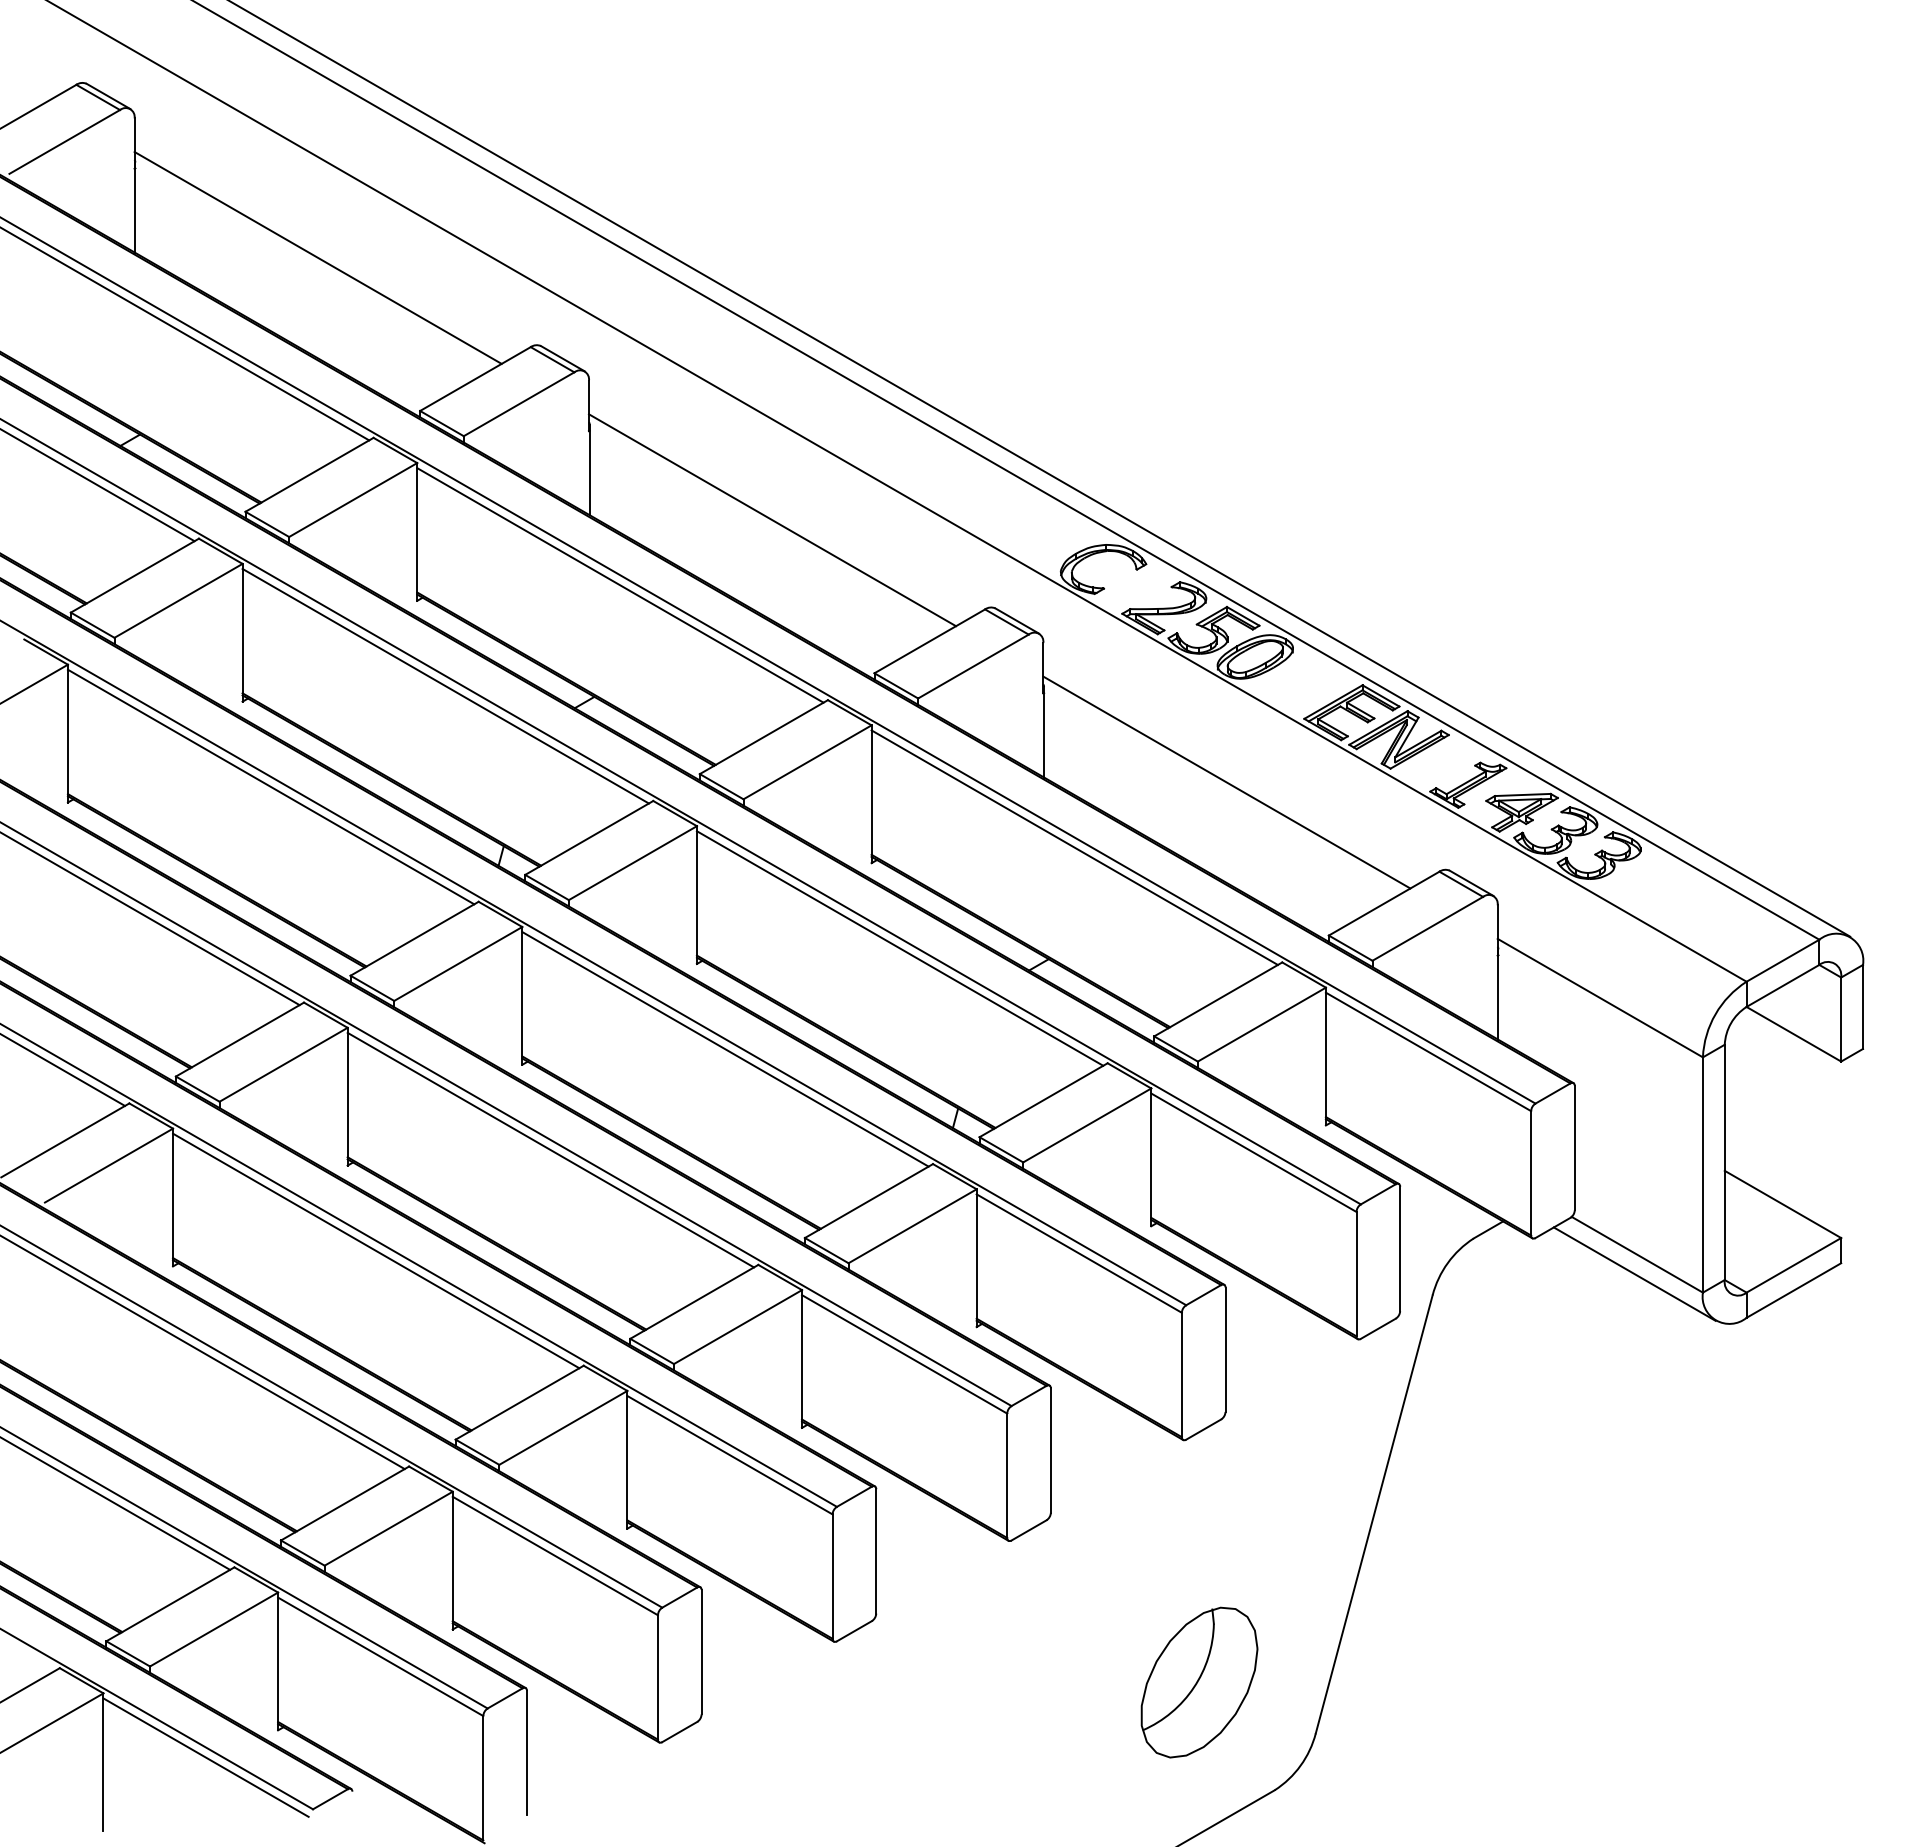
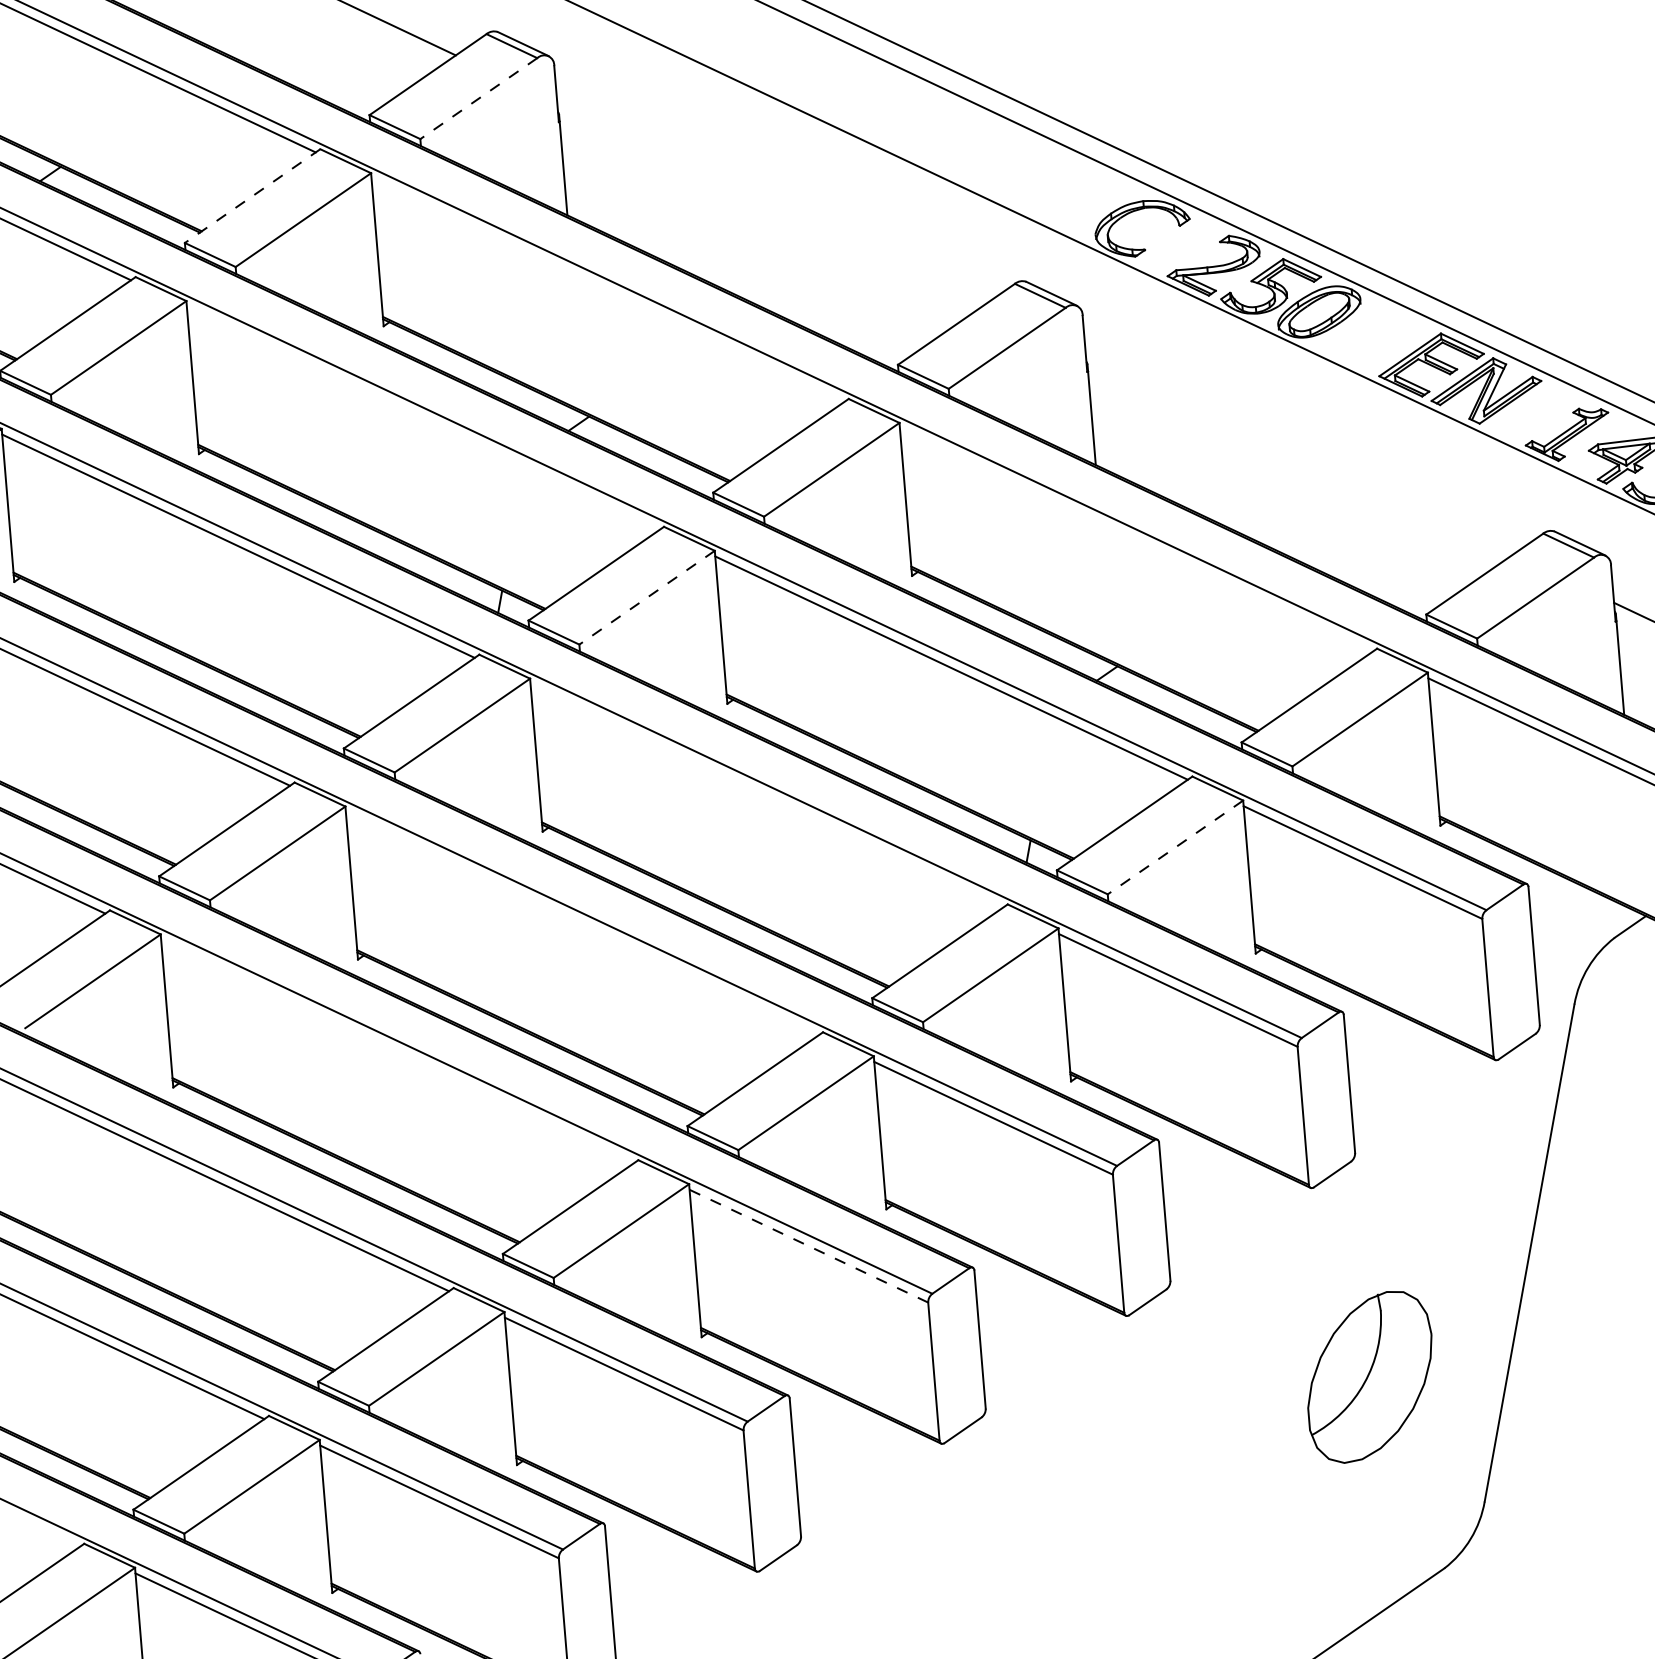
line: (519, 404) -> (479, 98), solid -> dashed
line: (309, 474) -> (252, 195), solid -> dashed
line: (772, 520) -> (770, 204), removed
line: (620, 585) -> (607, 290), removed
line: (445, 685) -> (422, 417), removed
line: (1226, 782) -> (1298, 453), removed
line: (1074, 847) -> (1135, 540), removed
line: (632, 863) -> (646, 598), solid -> dashed
line: (725, 1049) -> (766, 796), removed
line: (1087, 1125) -> (1175, 847), solid -> dashed
line: (550, 1149) -> (581, 923), removed
line: (376, 1250) -> (397, 1051), removed
line: (729, 1454) -> (808, 1245), solid -> dashed
part: (1199, 1682) -> (1370, 1376), moved

